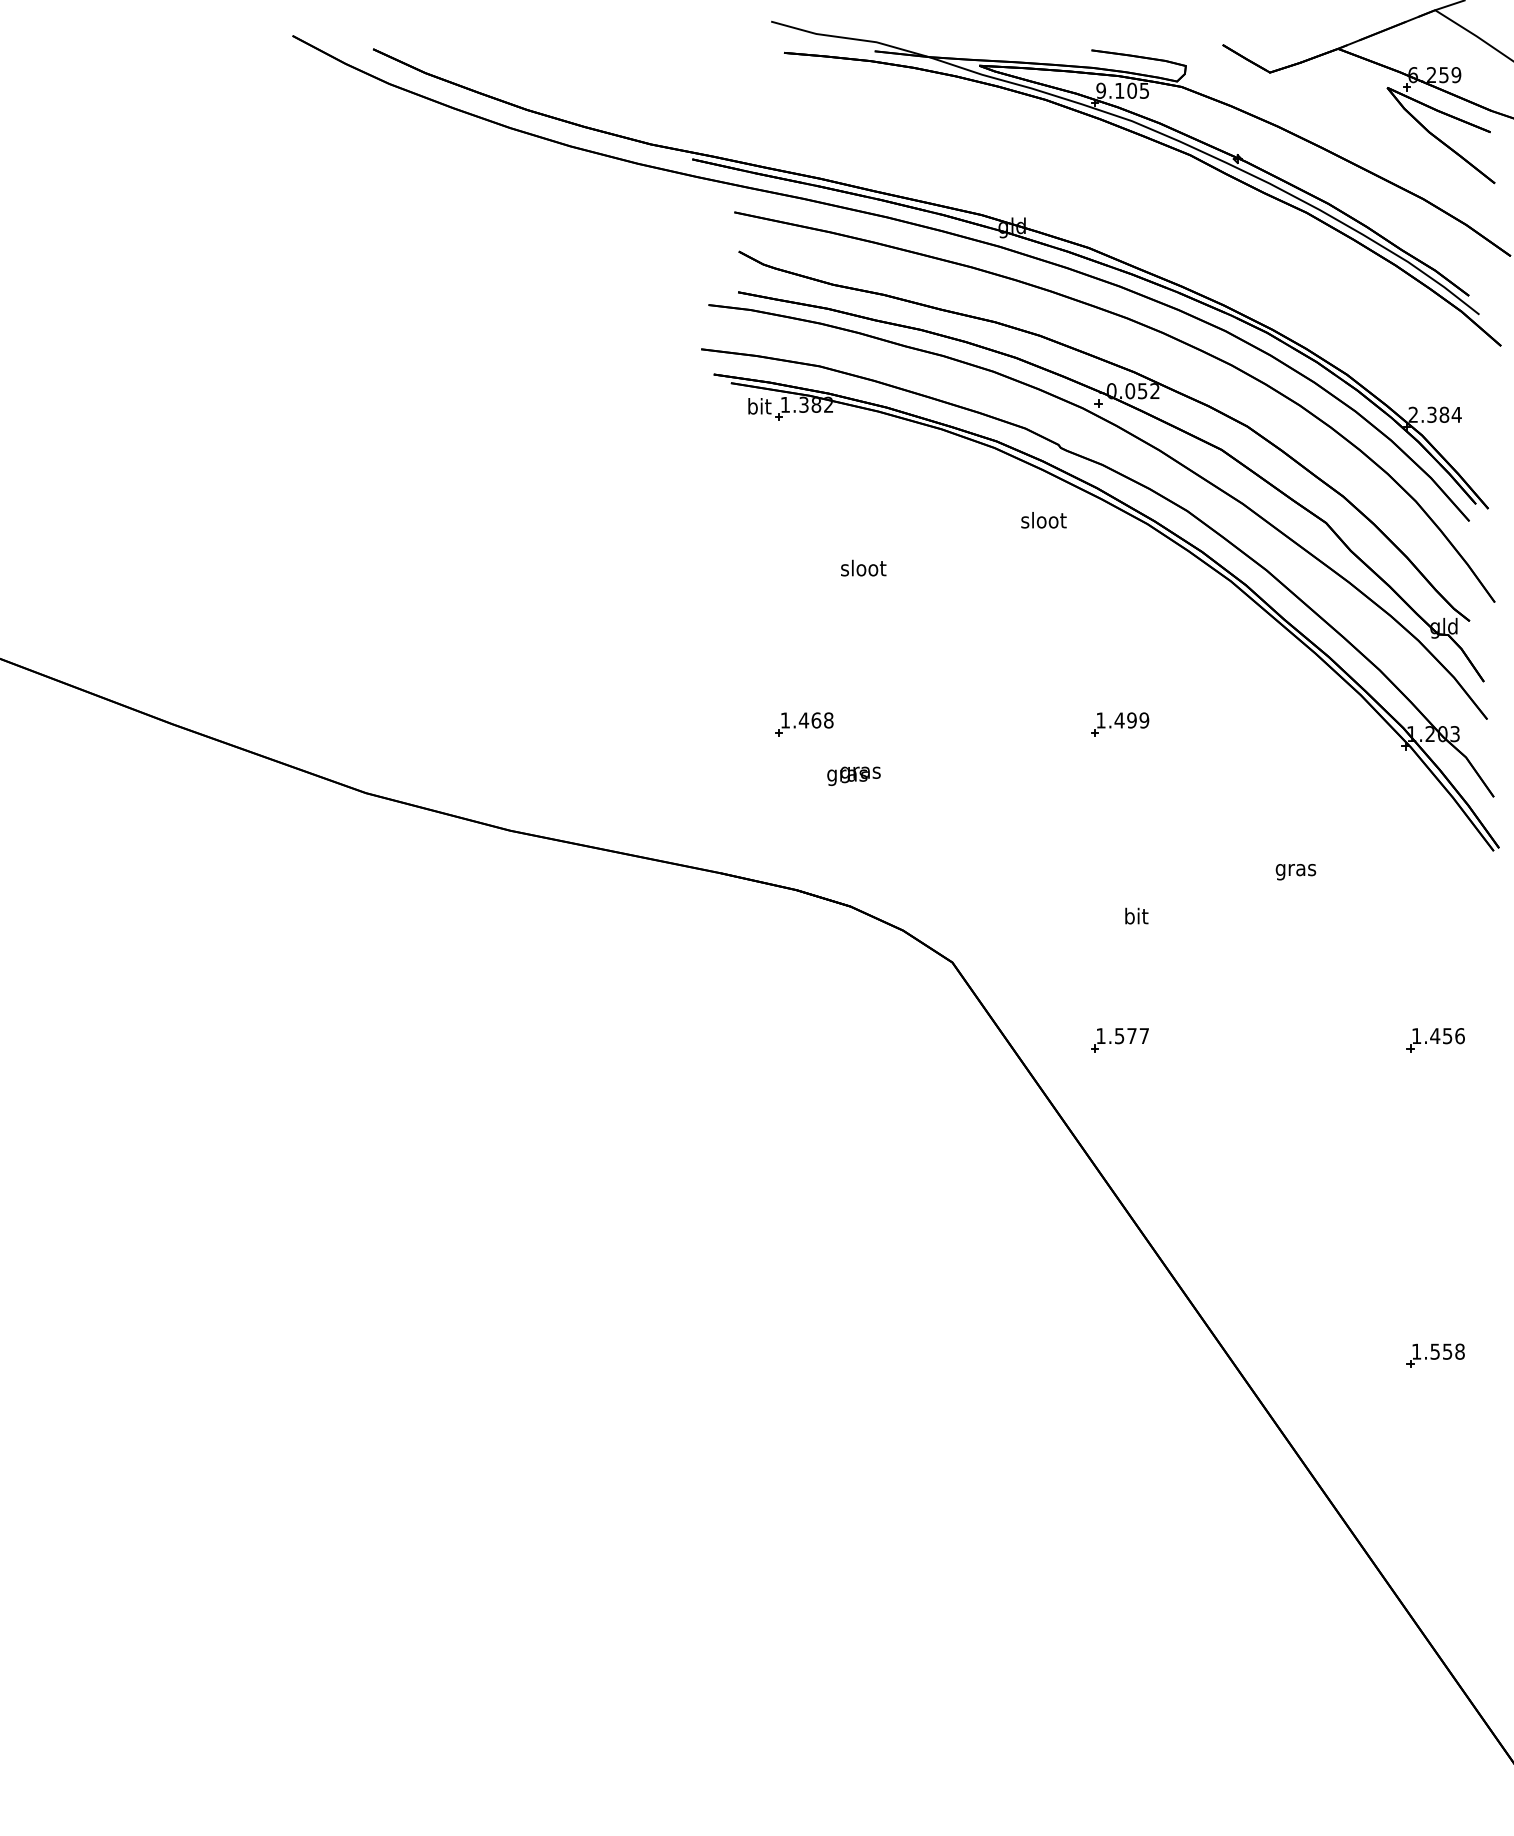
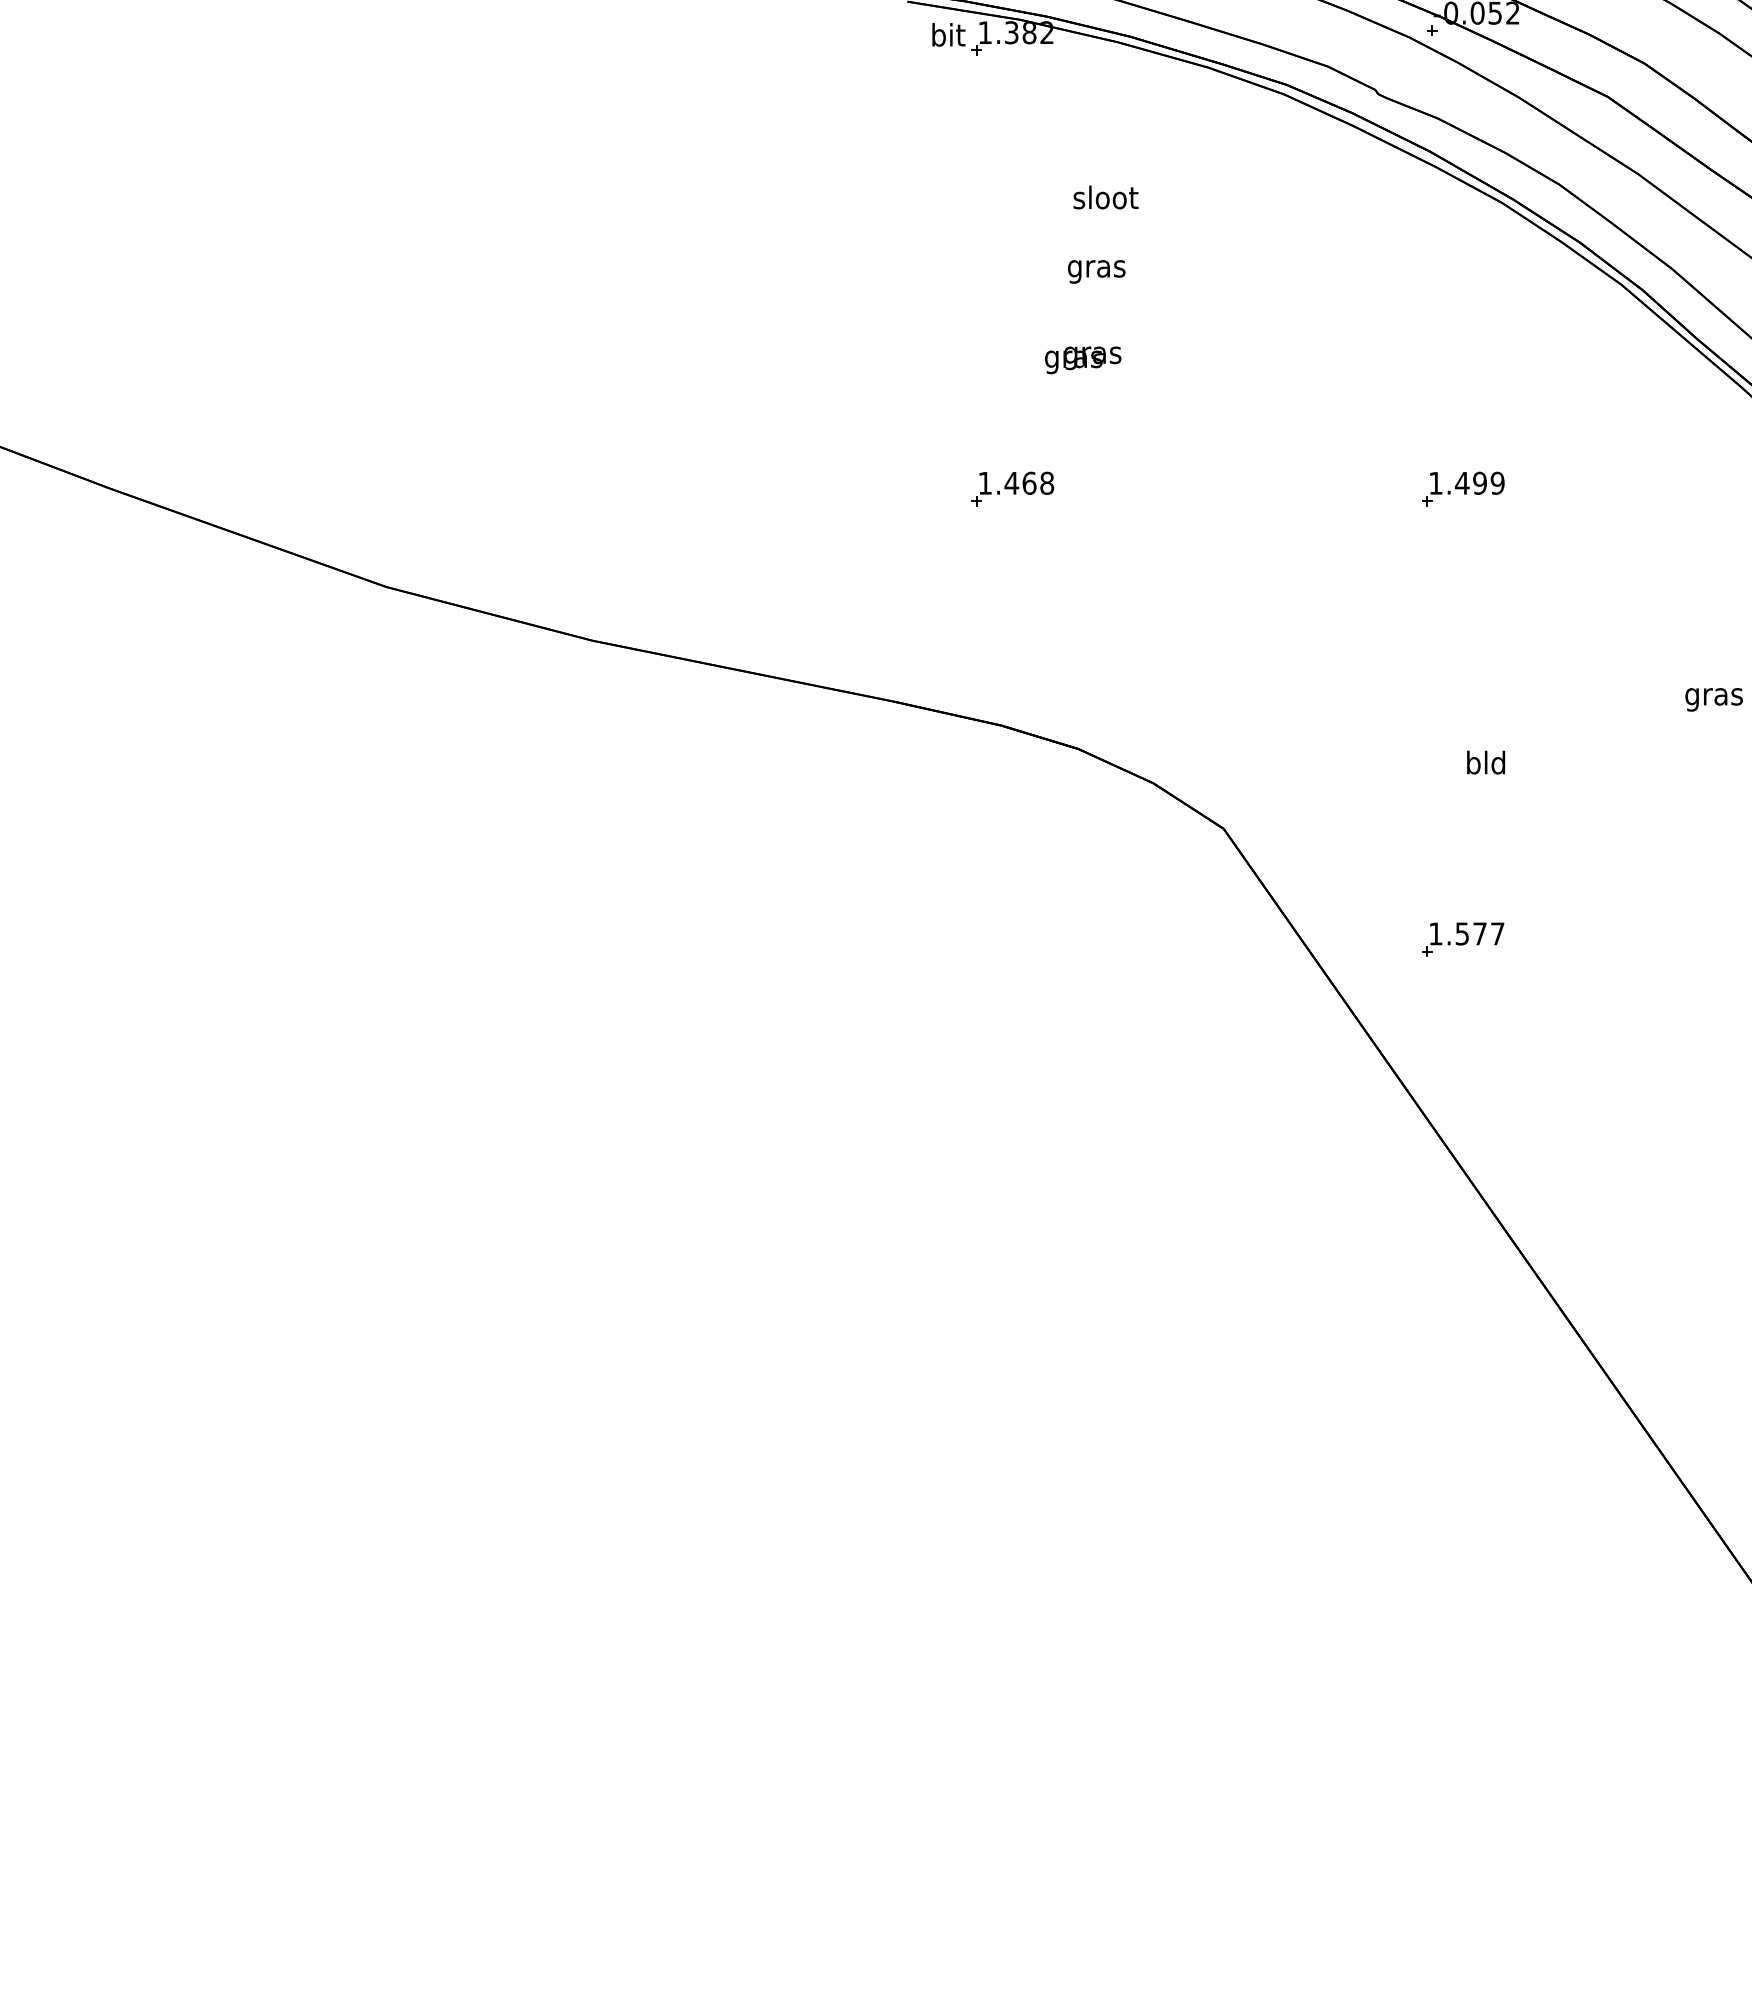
text: (1043, 520) -> (1105, 197), moved
text: (863, 569) -> (1096, 267), sloot -> gras
text: (853, 775) -> (1082, 359), moved
text: (1136, 915) -> (1486, 761), bit -> bld

